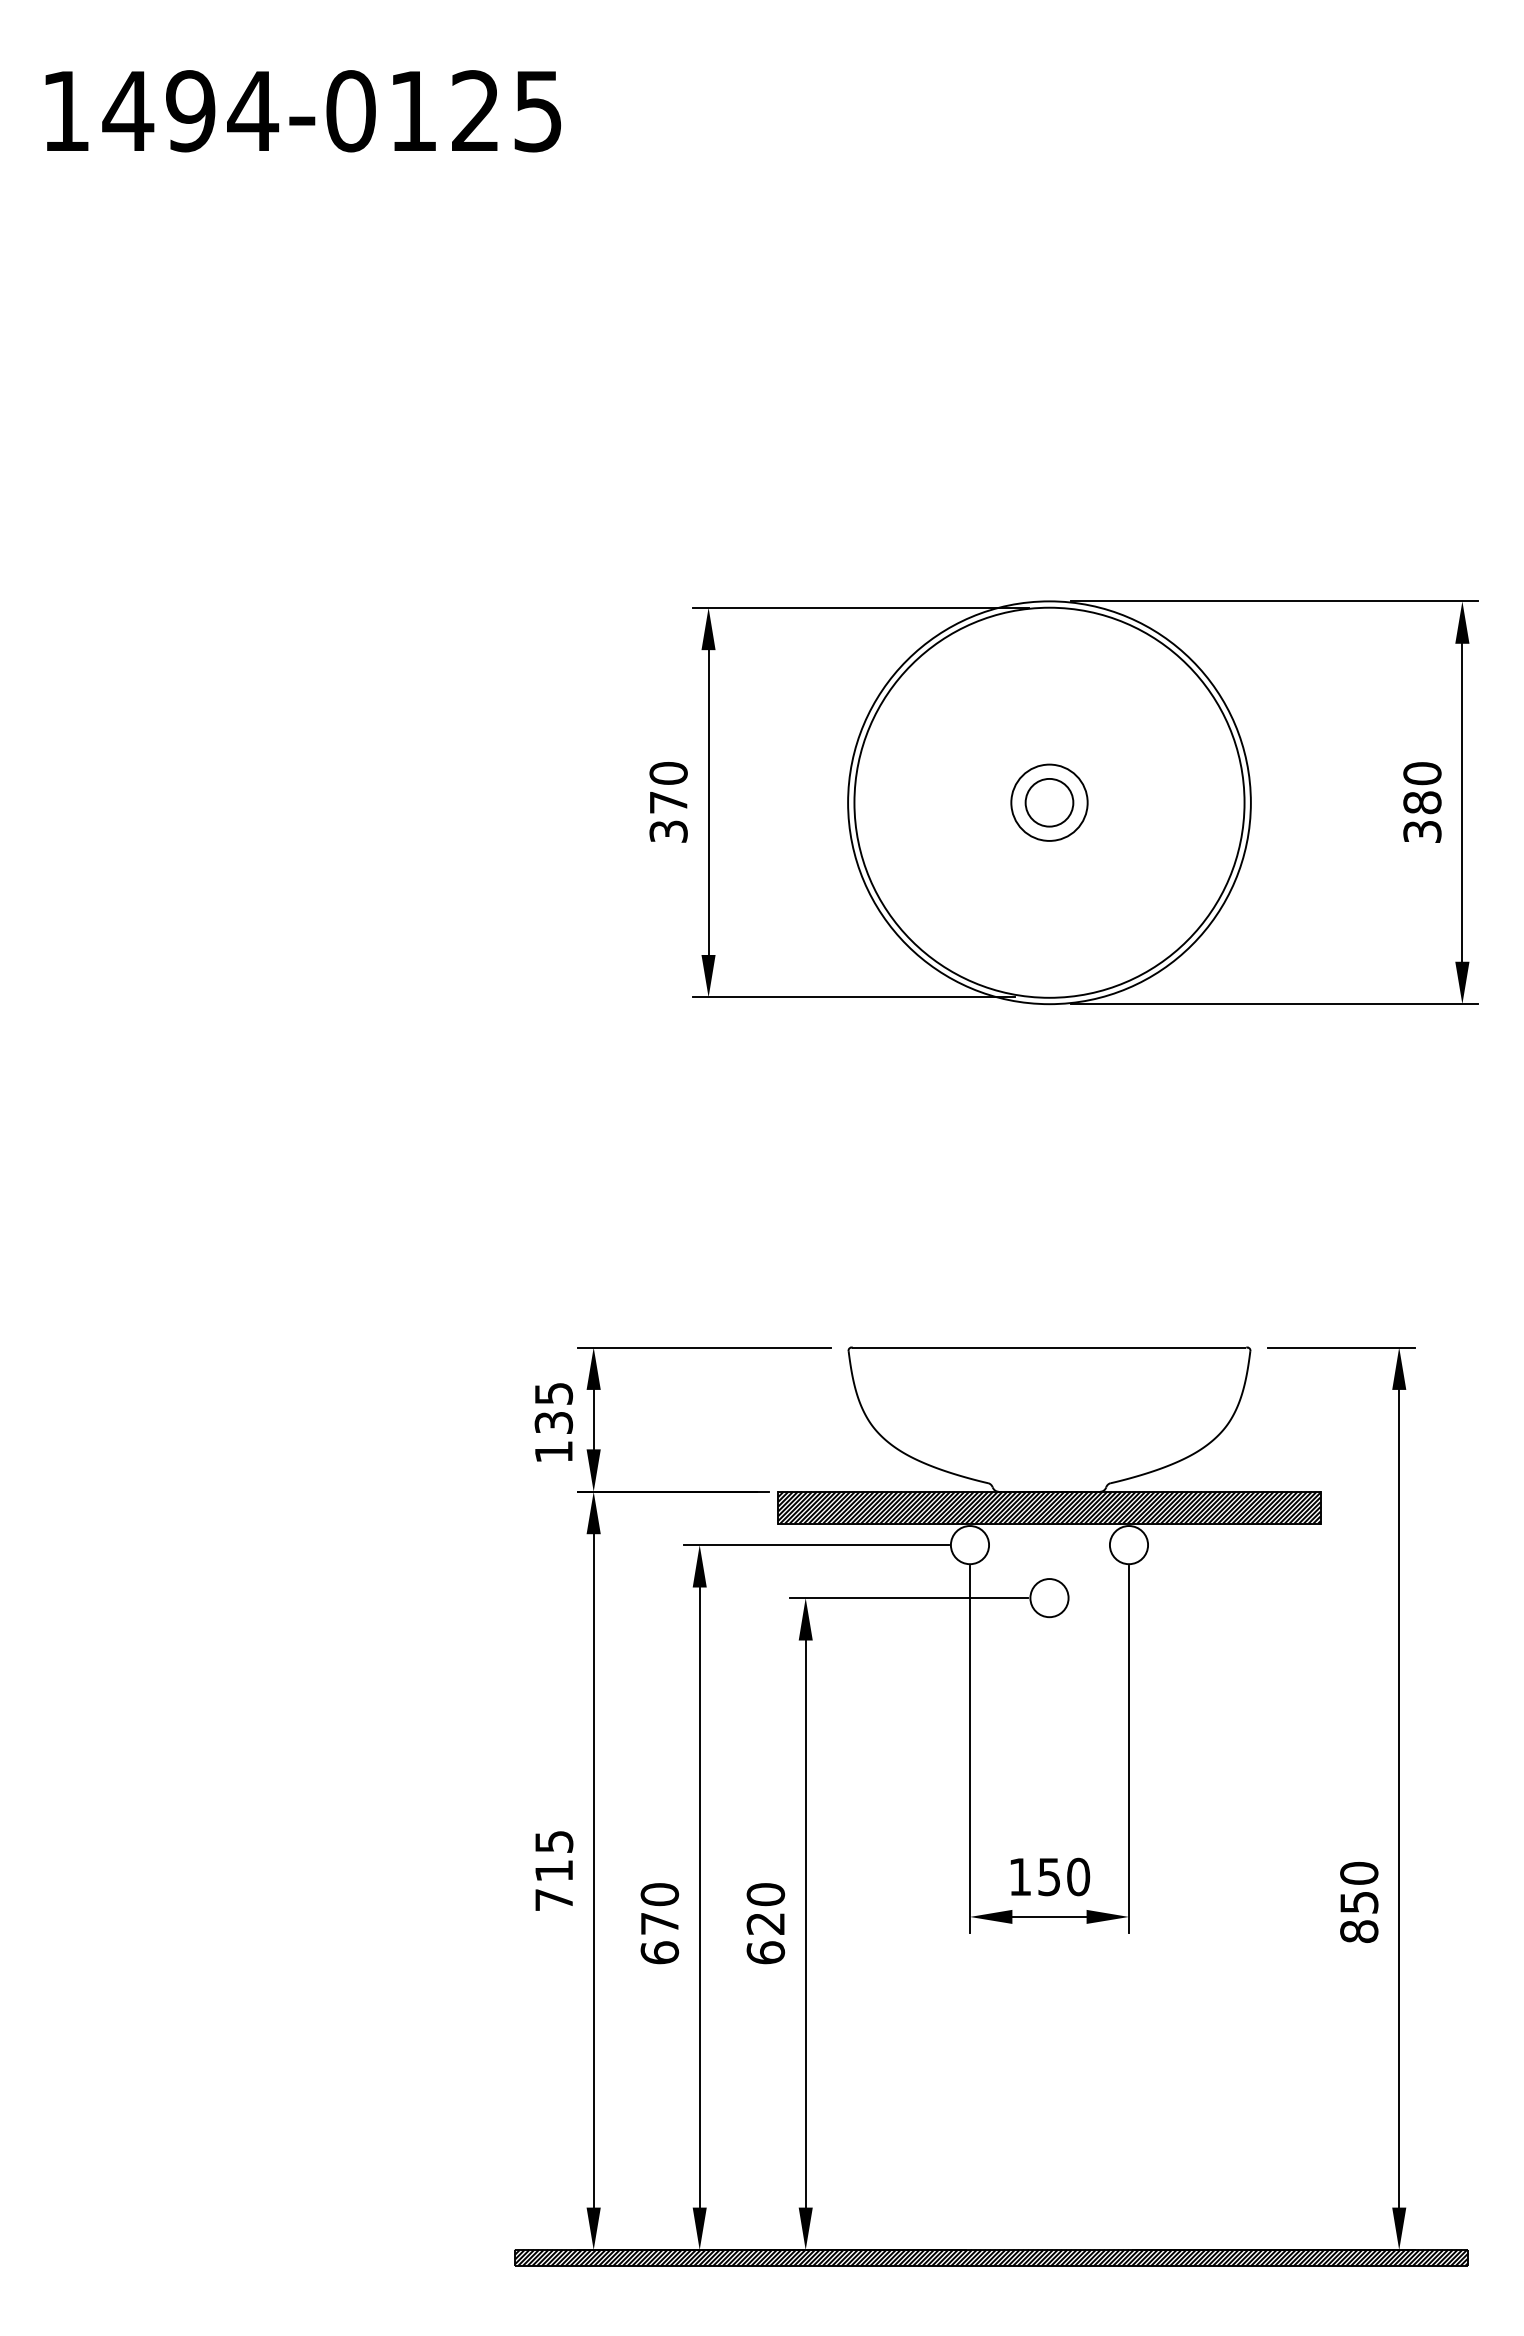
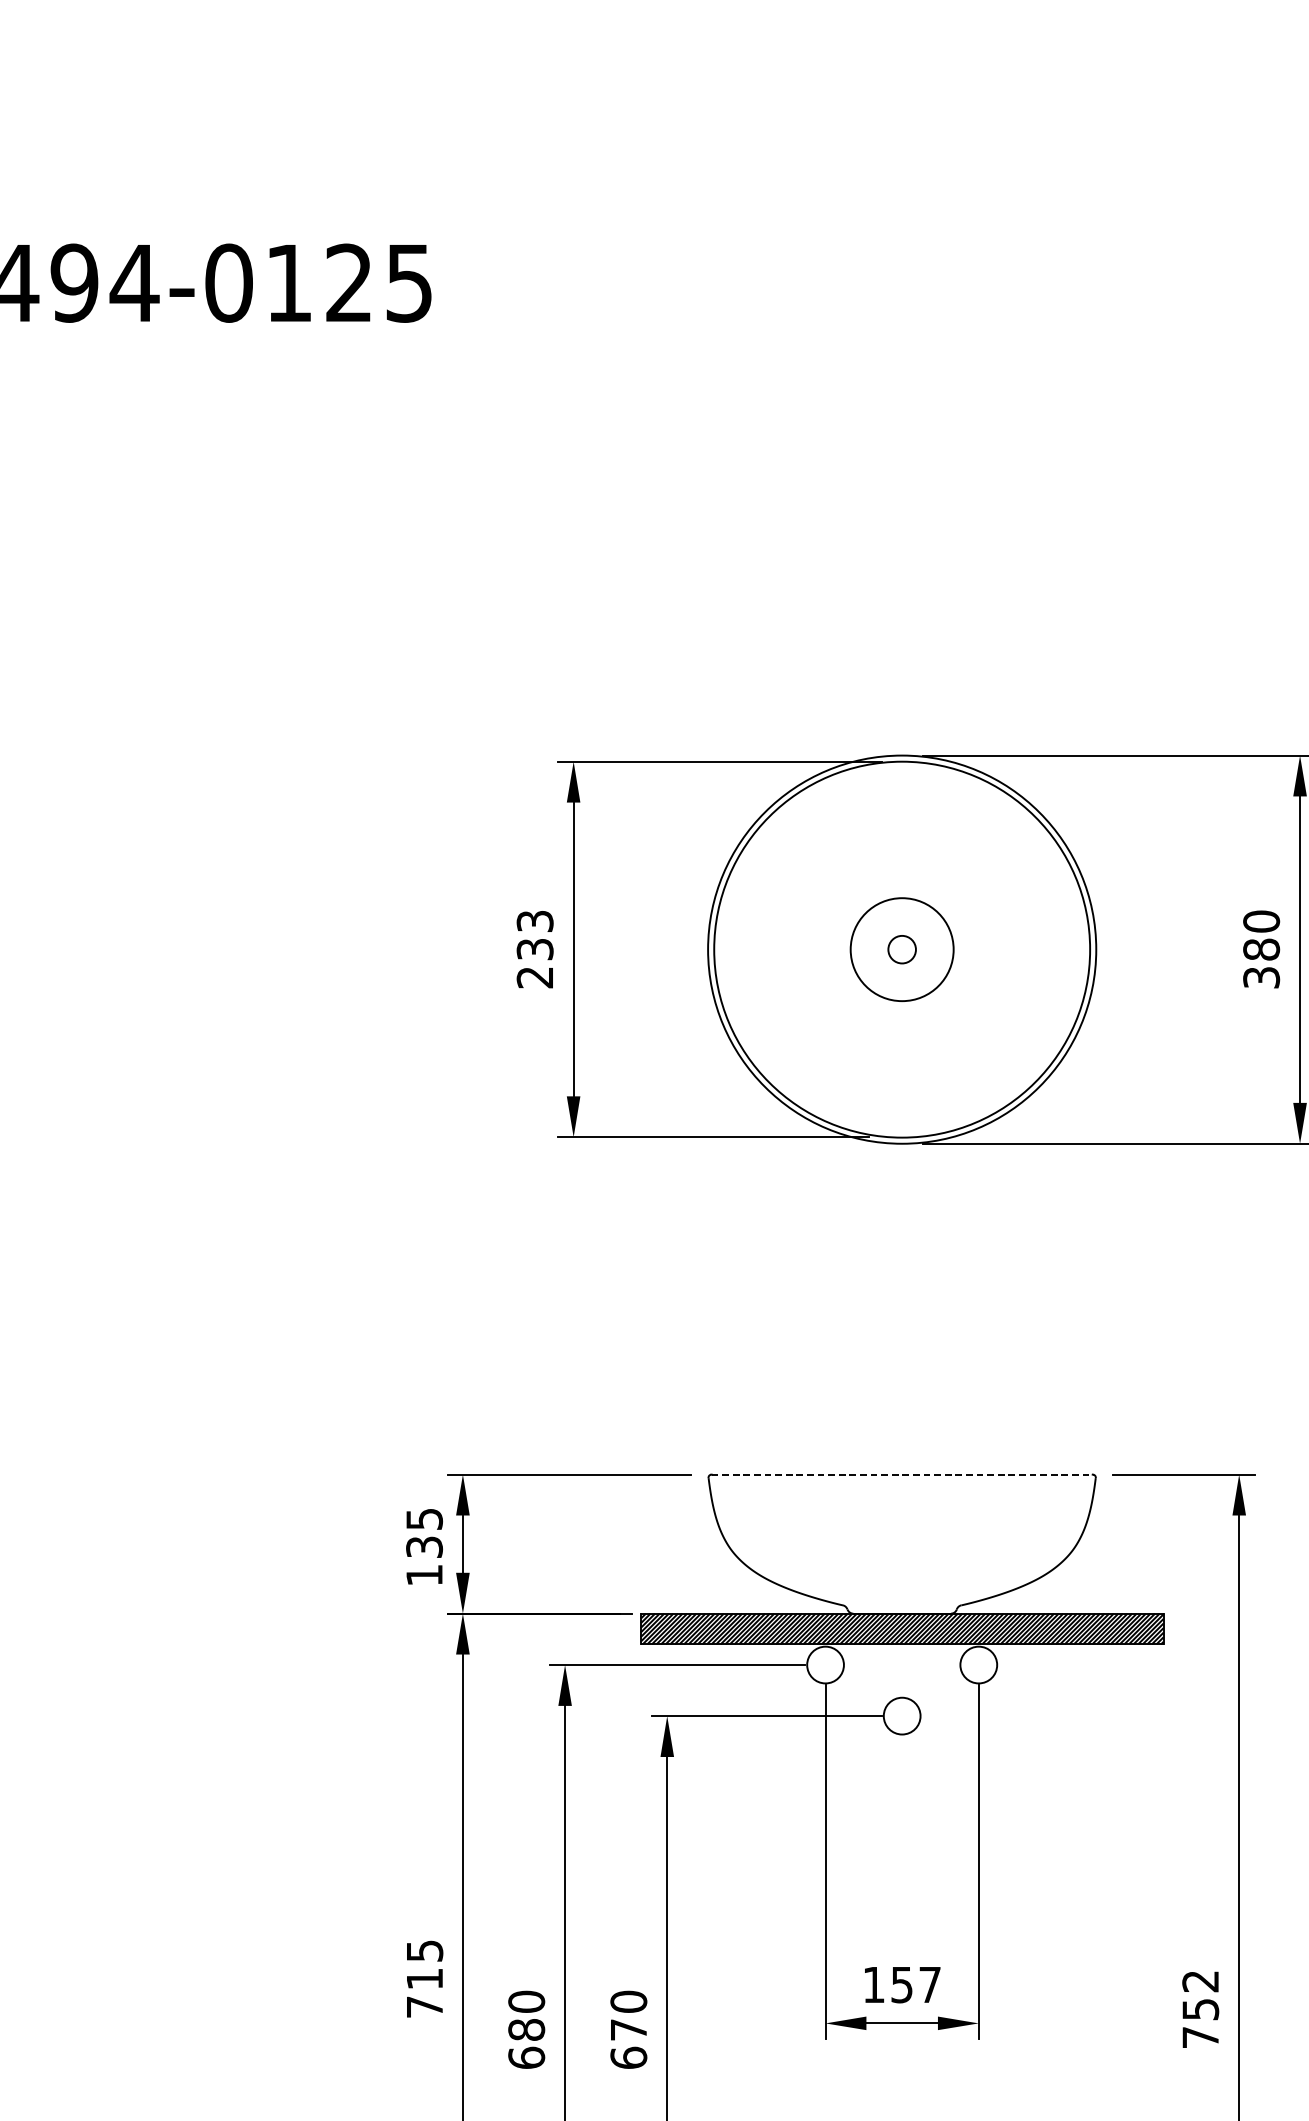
text: (668, 802) -> (535, 949), 370 -> 233
circle: (1049, 802) -> (902, 949), size x0.6
circle: (1049, 802) -> (902, 949), size x1.4
line: (1049, 1347) -> (902, 1474), solid -> dashed
text: (1078, 1876) -> (930, 1984), 150 -> 157
text: (1359, 1902) -> (1200, 2009), 850 -> 752
text: (659, 1923) -> (526, 2029), 670 -> 680
text: (765, 1923) -> (628, 2029), 620 -> 670

